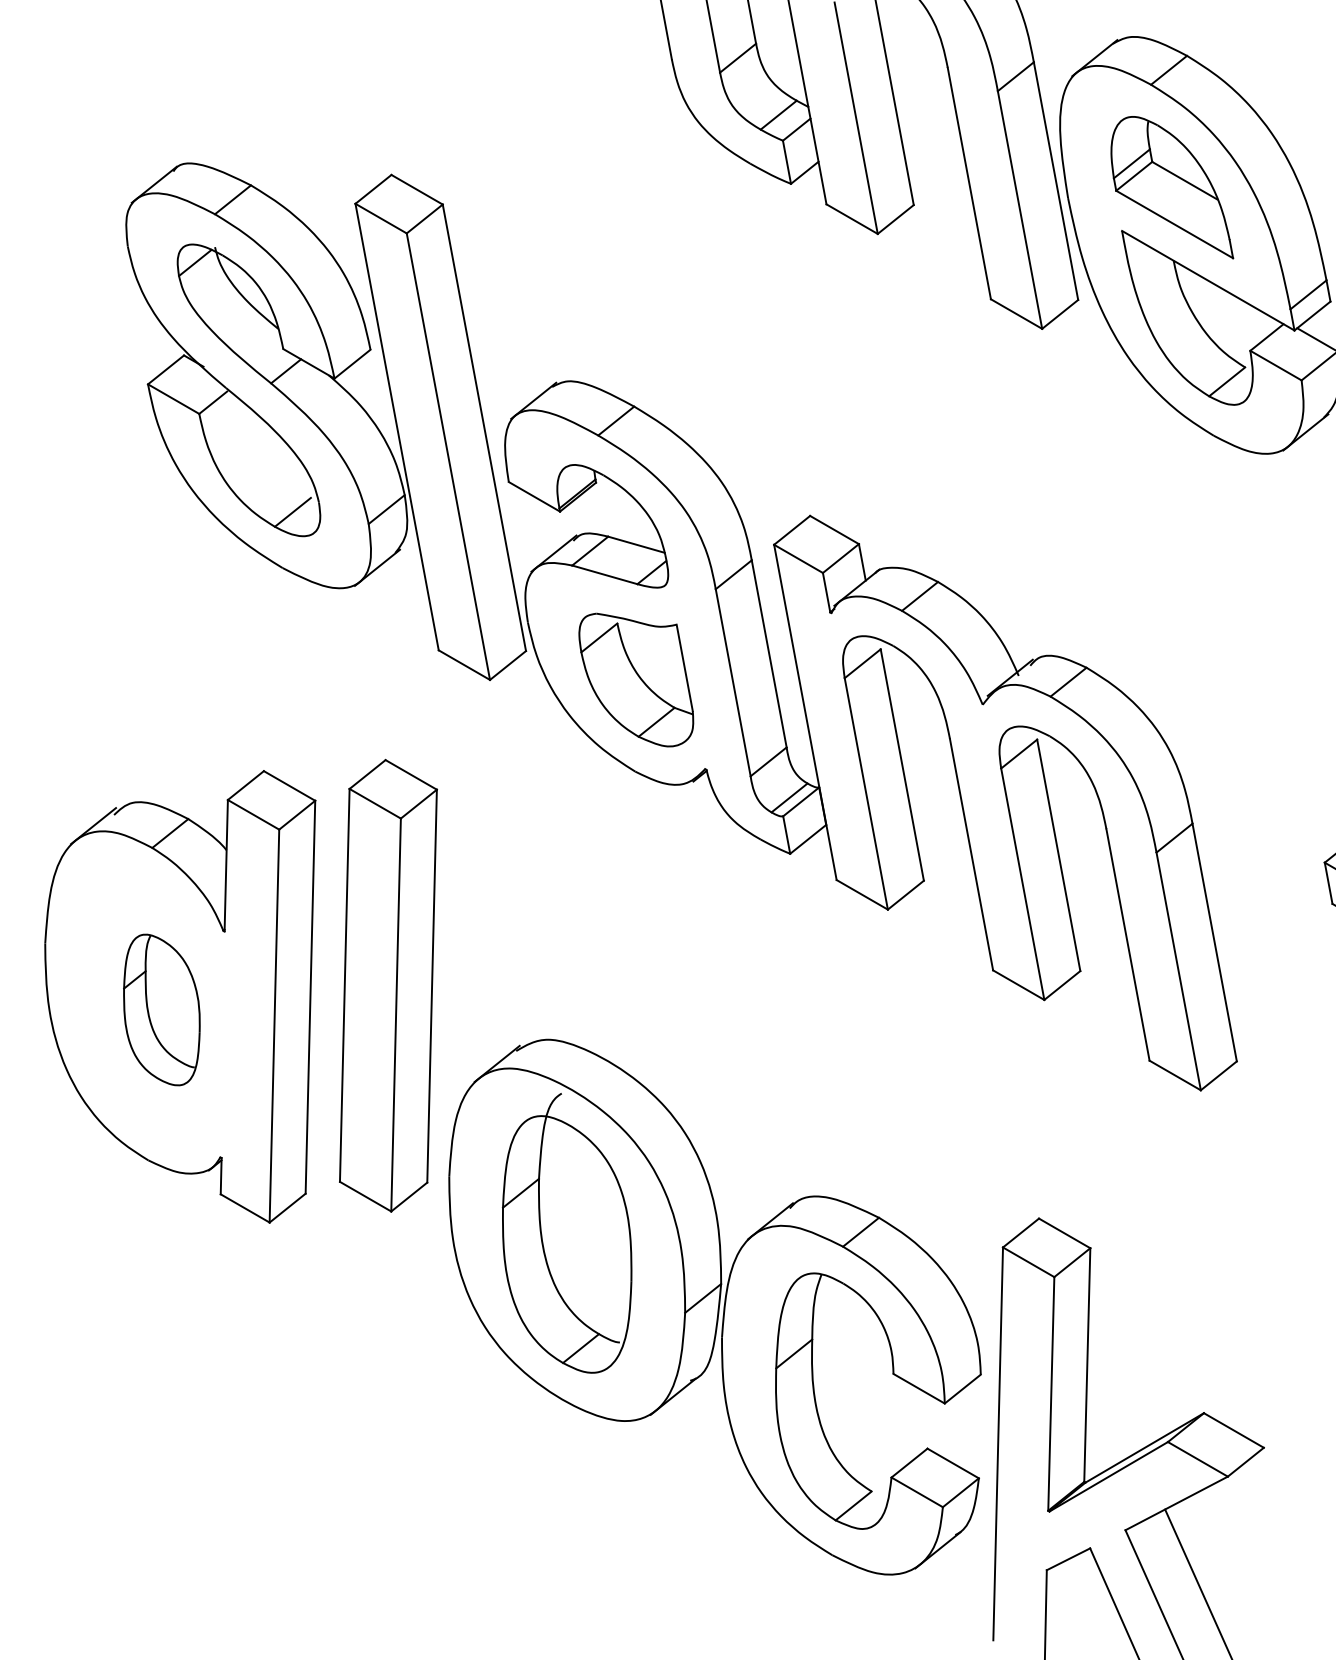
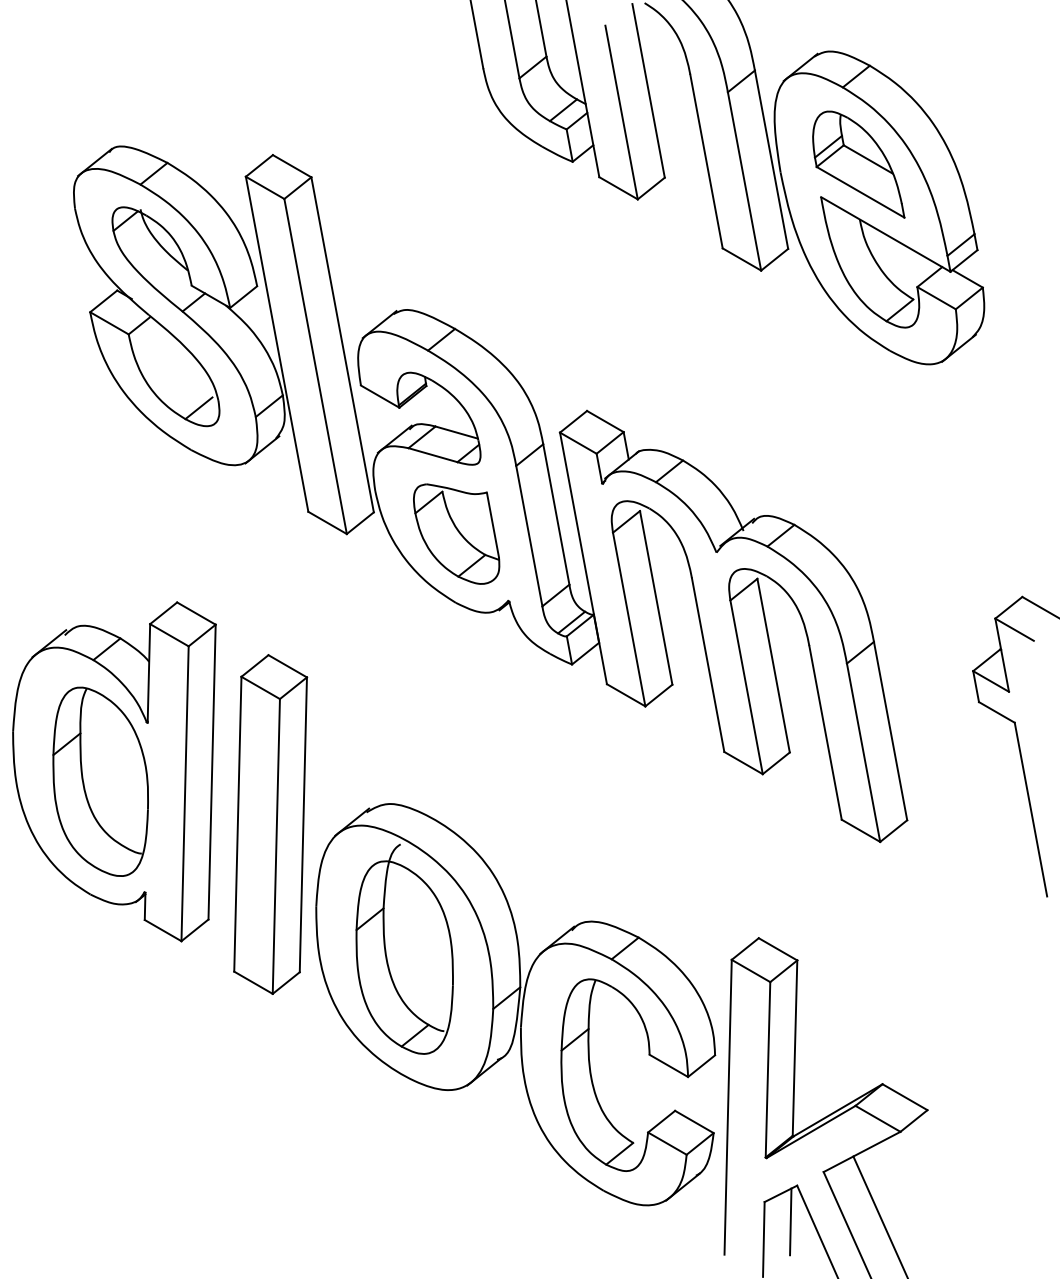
part: (388, 985) -> (270, 824), moved
part: (161, 1009) -> (100, 781), size x1.67
line: (1081, 1596) -> (790, 1221), added

